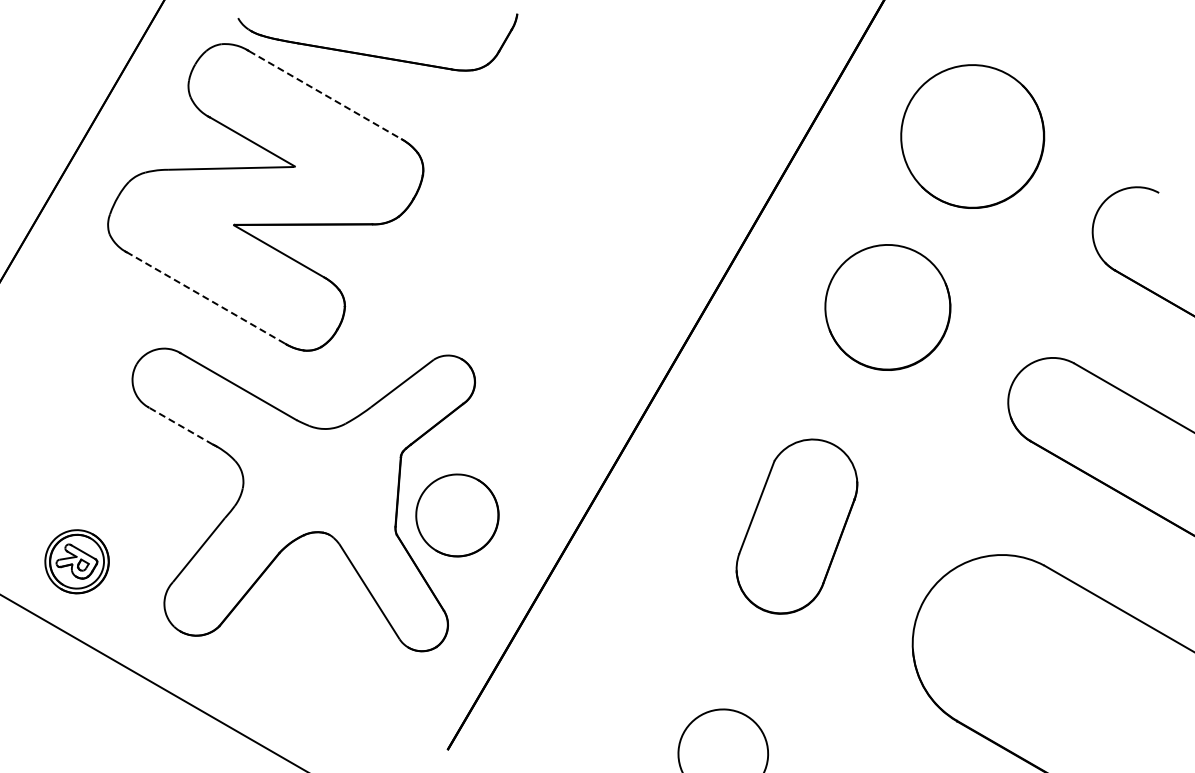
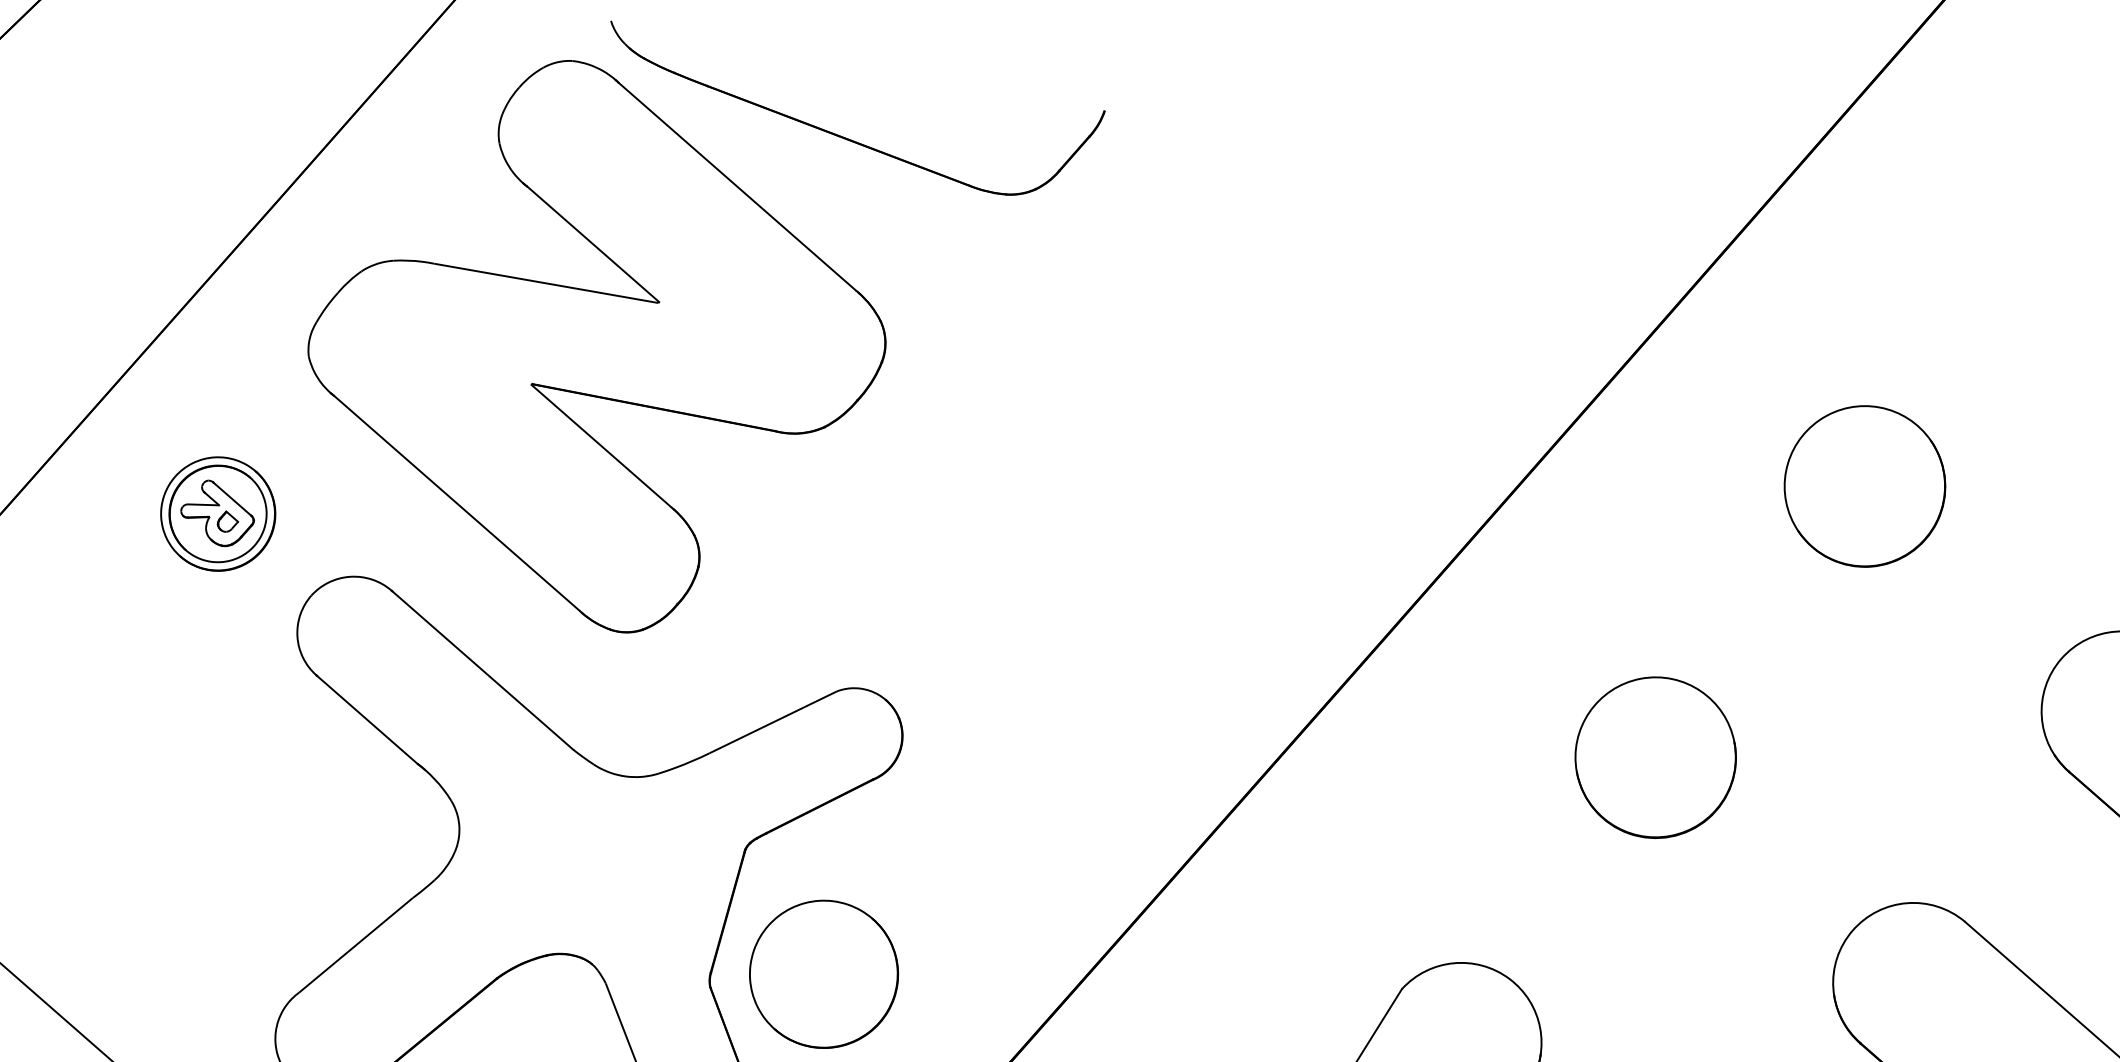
line: (325, 95) -> (737, 187), dashed -> solid
part: (972, 136) -> (1864, 485), size x0.62
line: (206, 298) -> (457, 504), dashed -> solid
part: (887, 306) -> (1655, 755), size x0.71
line: (180, 425) -> (367, 718), dashed -> solid
part: (76, 561) -> (217, 513), moved

